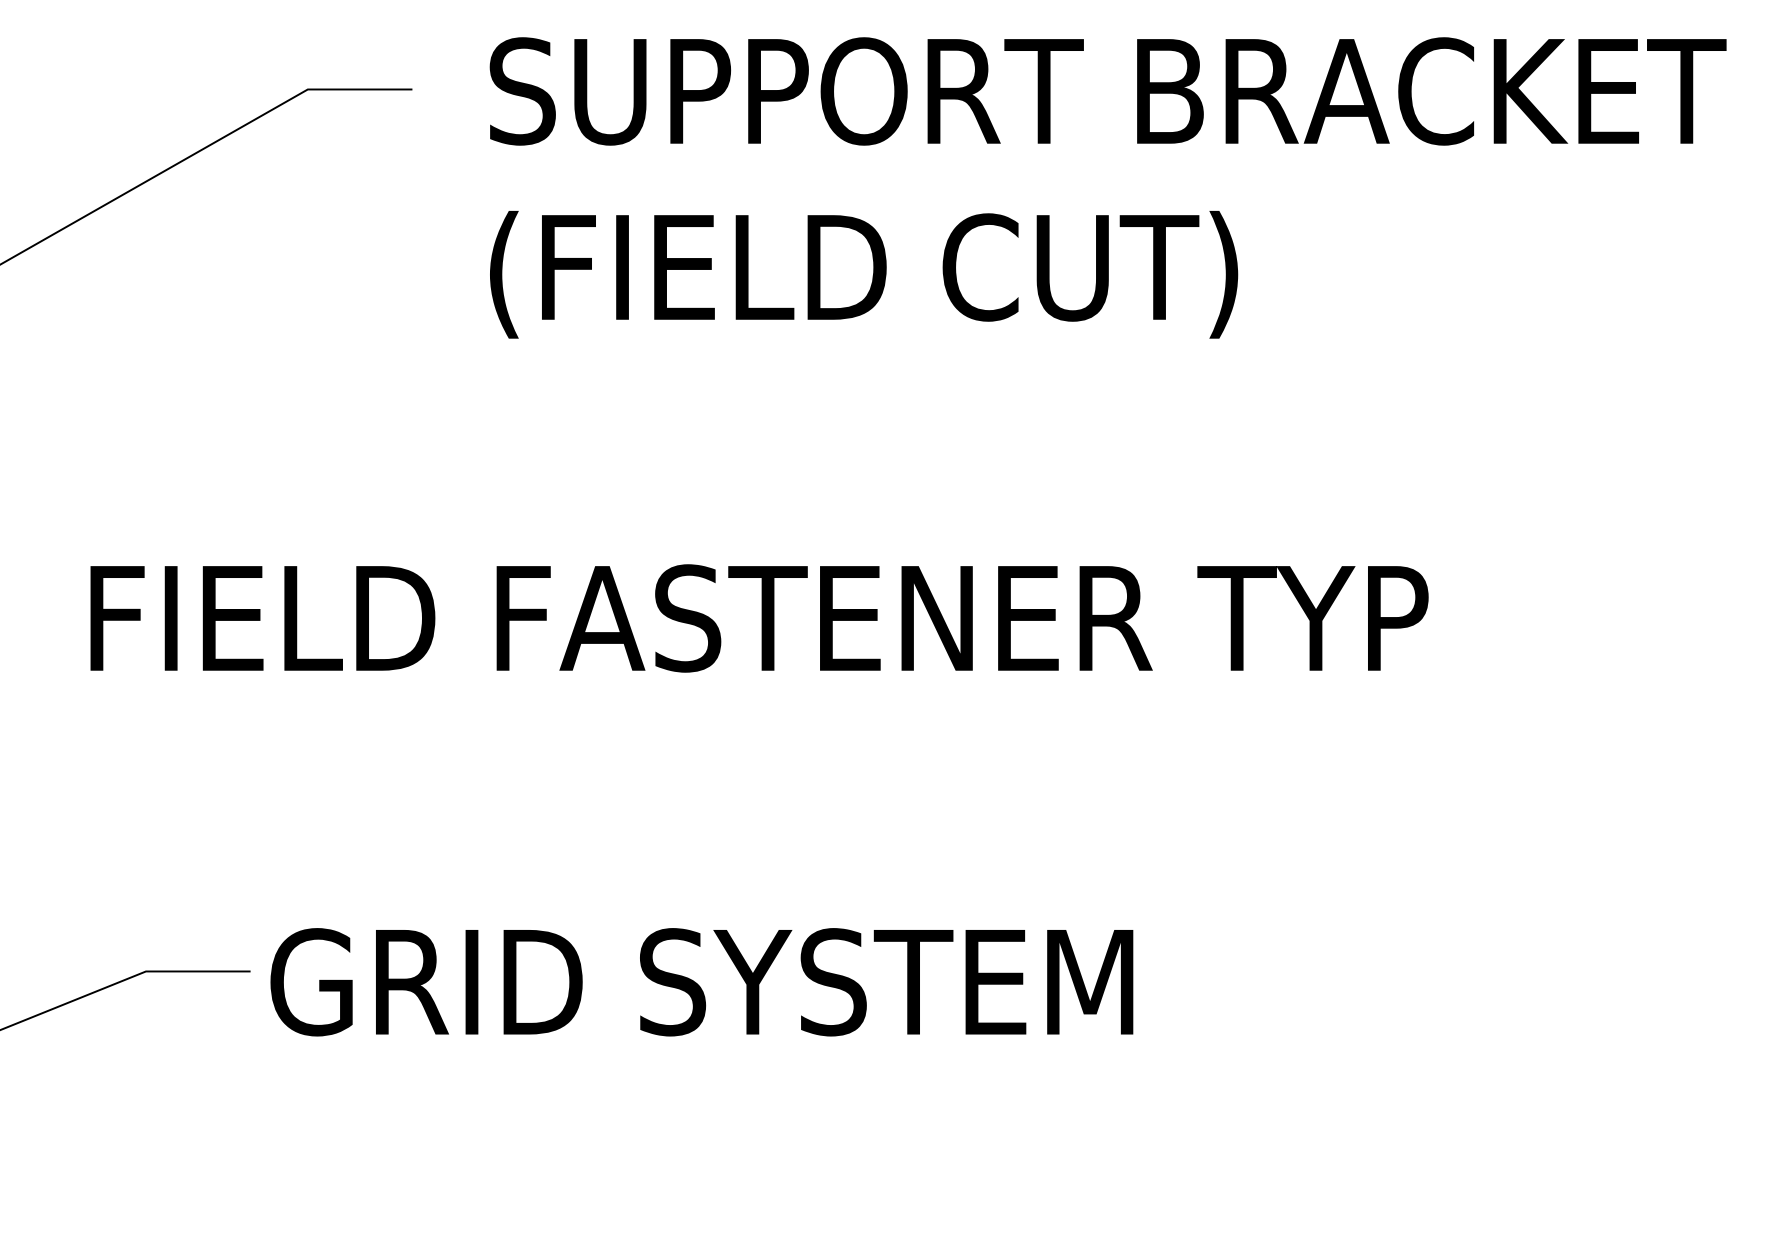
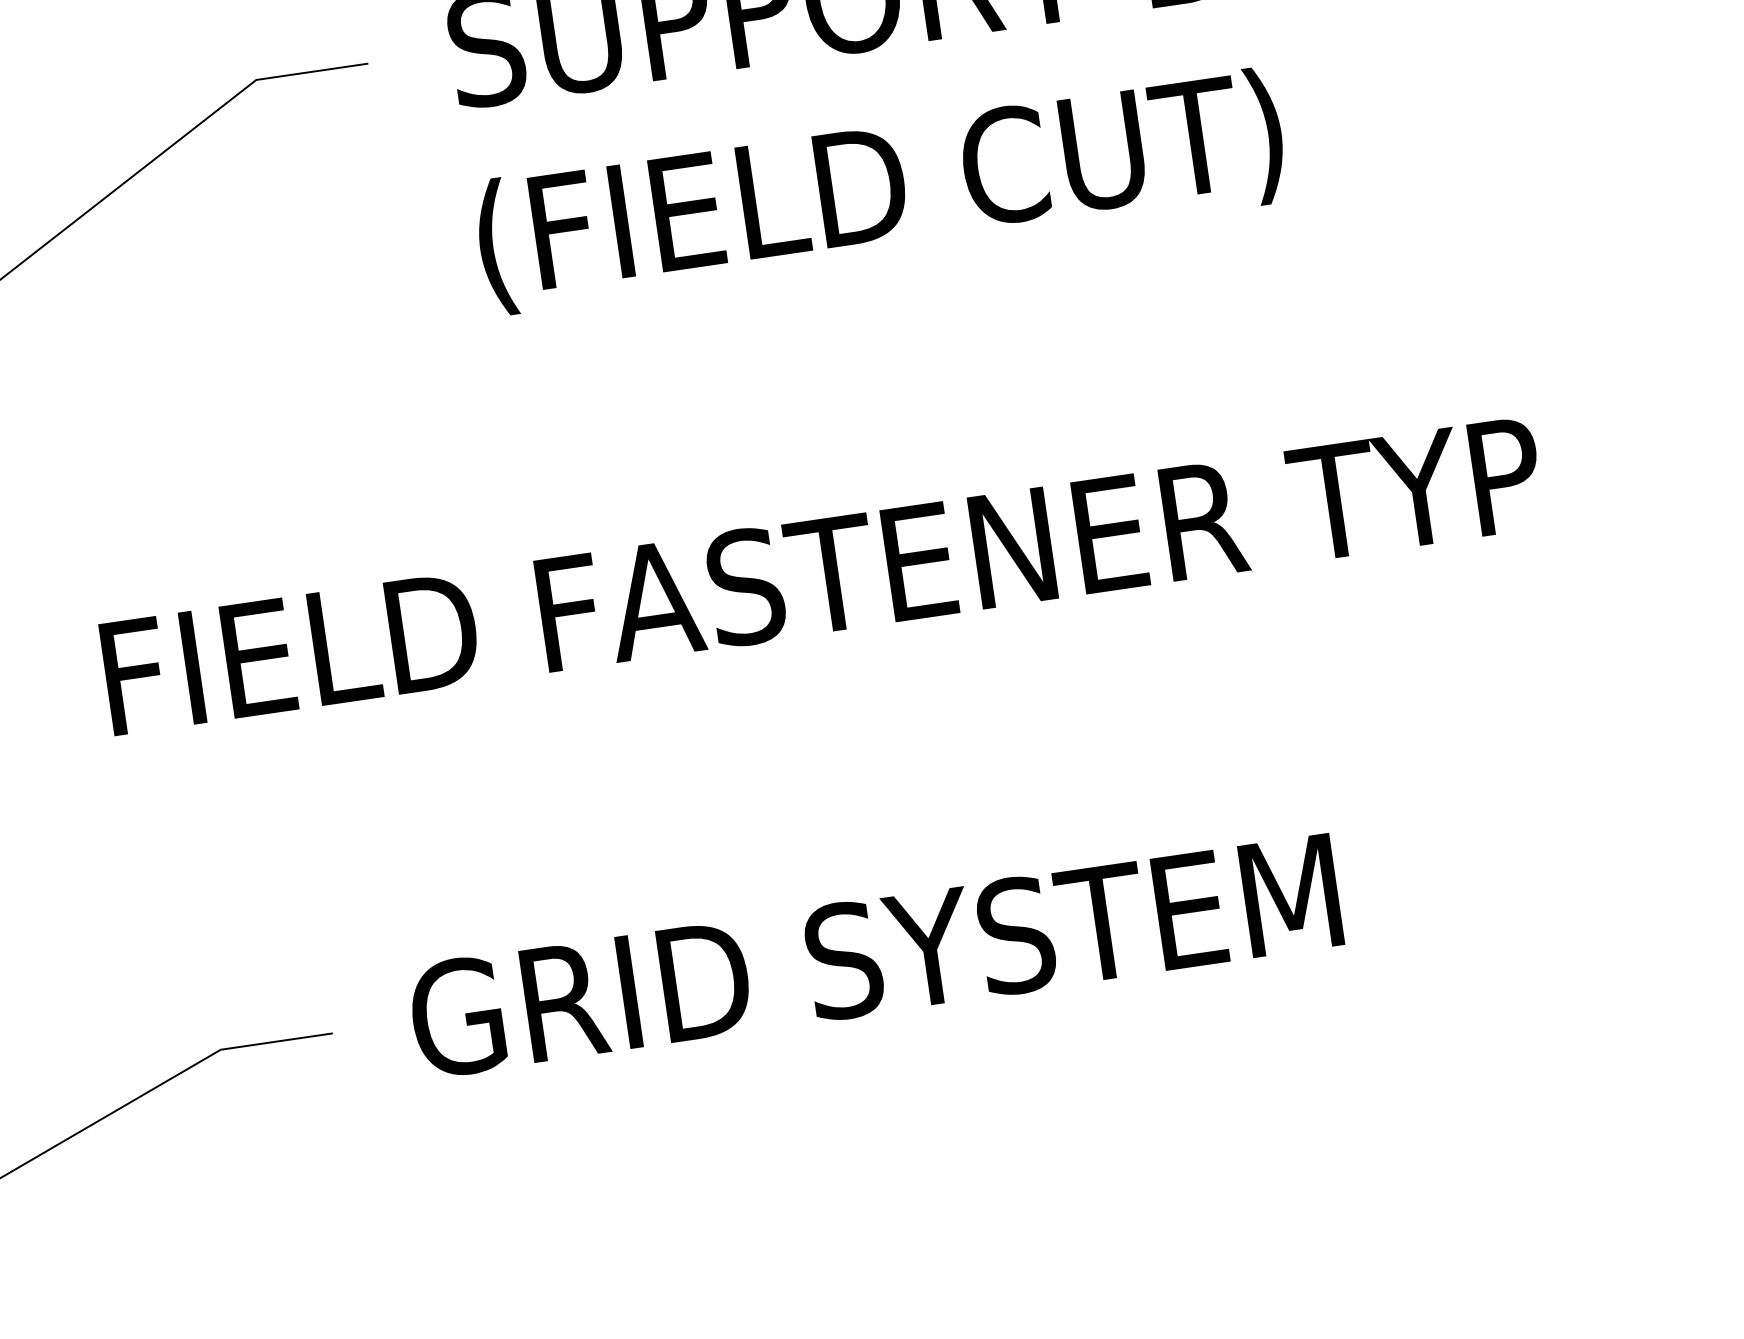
text: (701, 982) -> (874, 956), moved

